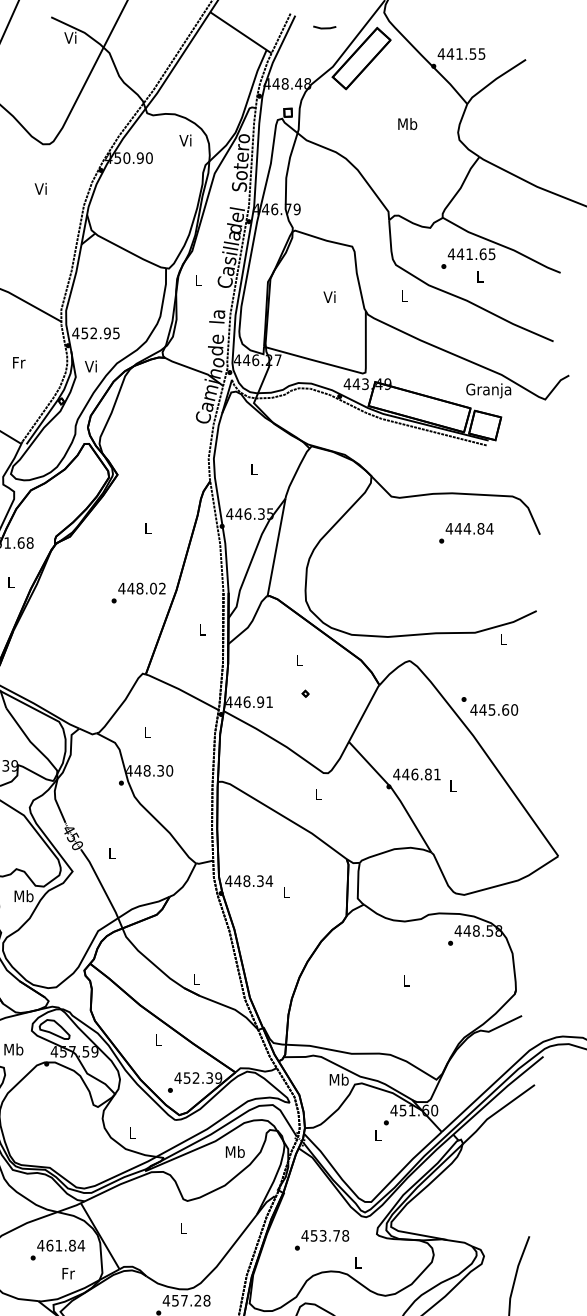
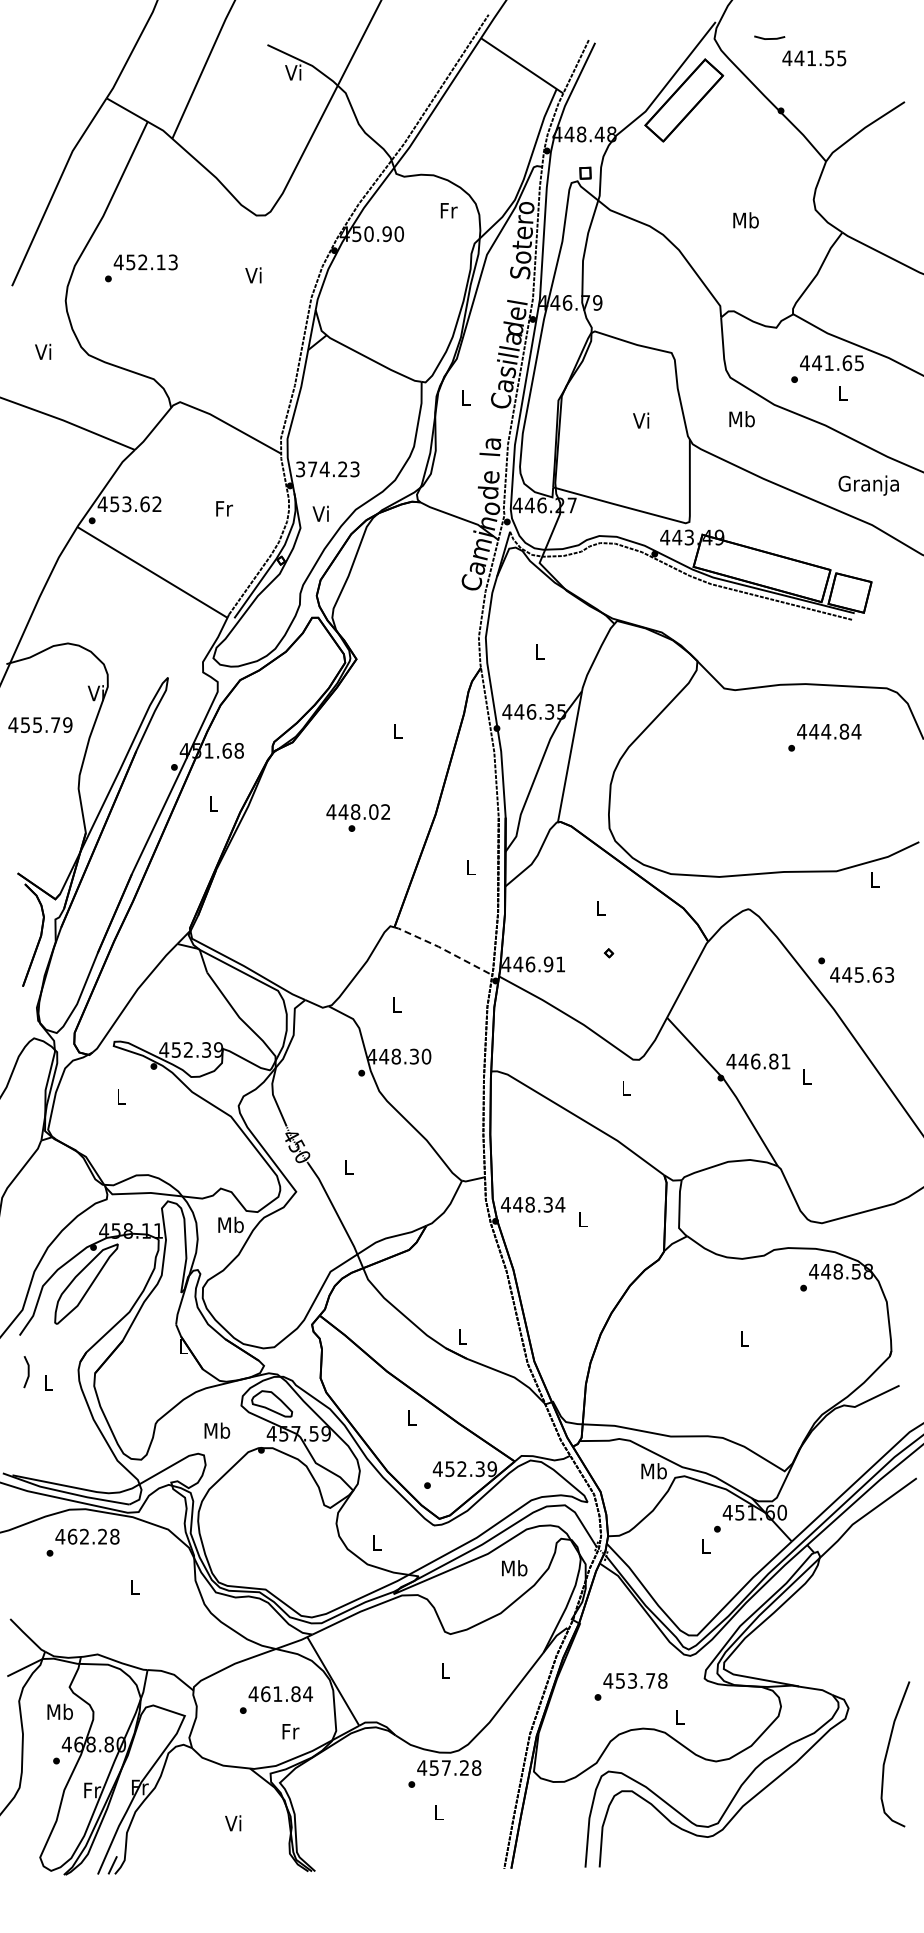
line: (324, 28) -> (769, 38), moved
text: (461, 54) -> (814, 58), moved
text: (407, 124) -> (745, 220), moved
text: (186, 140) -> (448, 210), Vi -> Fr
text: (404, 296) -> (741, 419), L -> Mb
text: (95, 333) -> (327, 469), 452.95 -> 374.23
text: (488, 390) -> (868, 485), moved
text: (141, 588) -> (357, 811), moved
line: (182, 691) -> (443, 949), solid -> dashed
text: (514, 709) -> (889, 974), 445.60 -> 445.63

